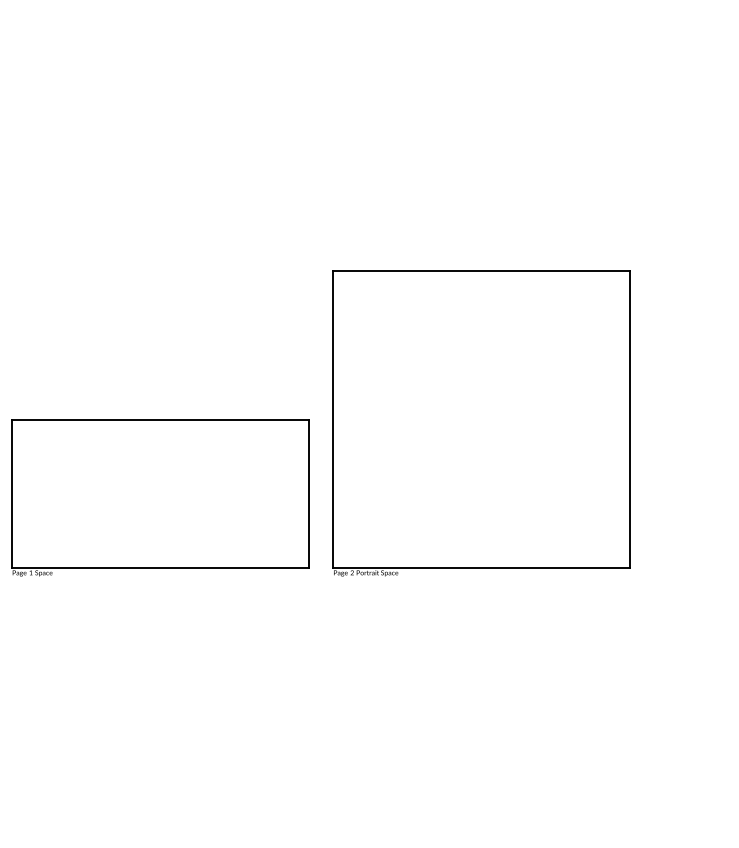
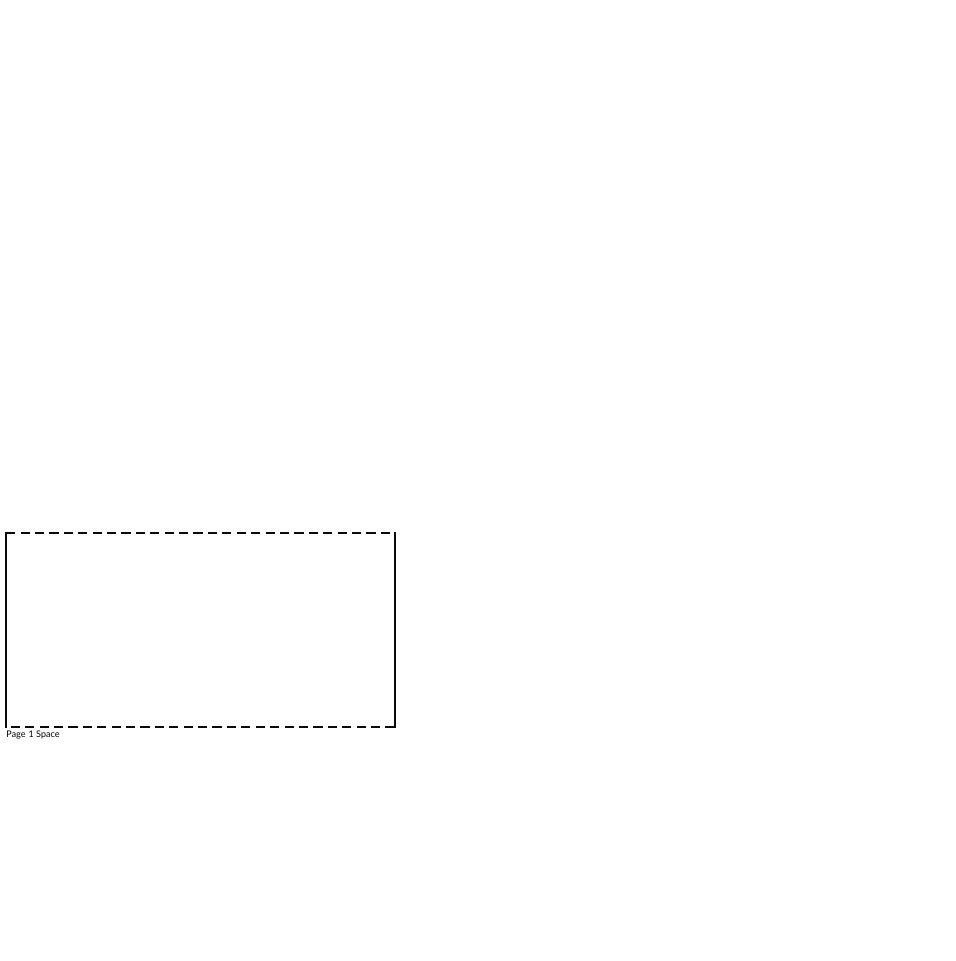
line: (160, 419) -> (200, 532), solid -> dashed
part: (481, 423) -> (621, 538), removed
line: (159, 567) -> (199, 726), solid -> dashed

